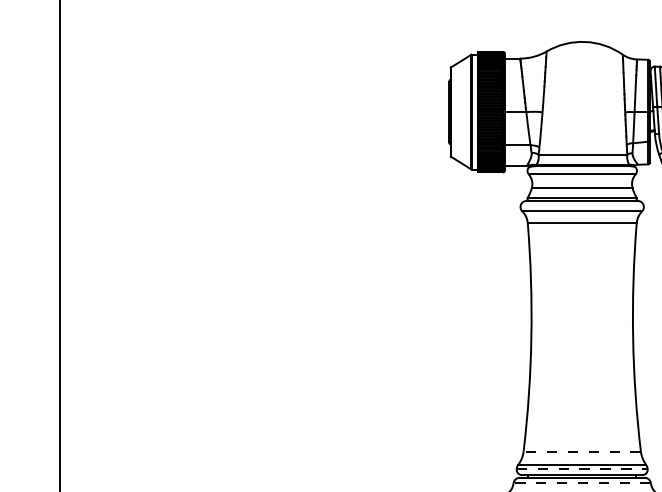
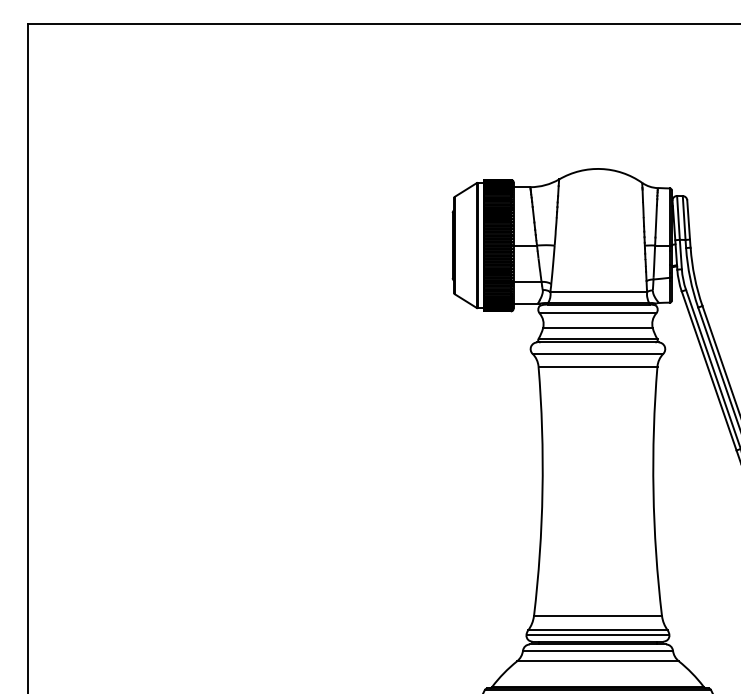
line: (581, 452) -> (597, 616), dashed -> solid
line: (582, 469) -> (598, 635), dashed -> solid
line: (581, 483) -> (597, 650), dashed -> solid

